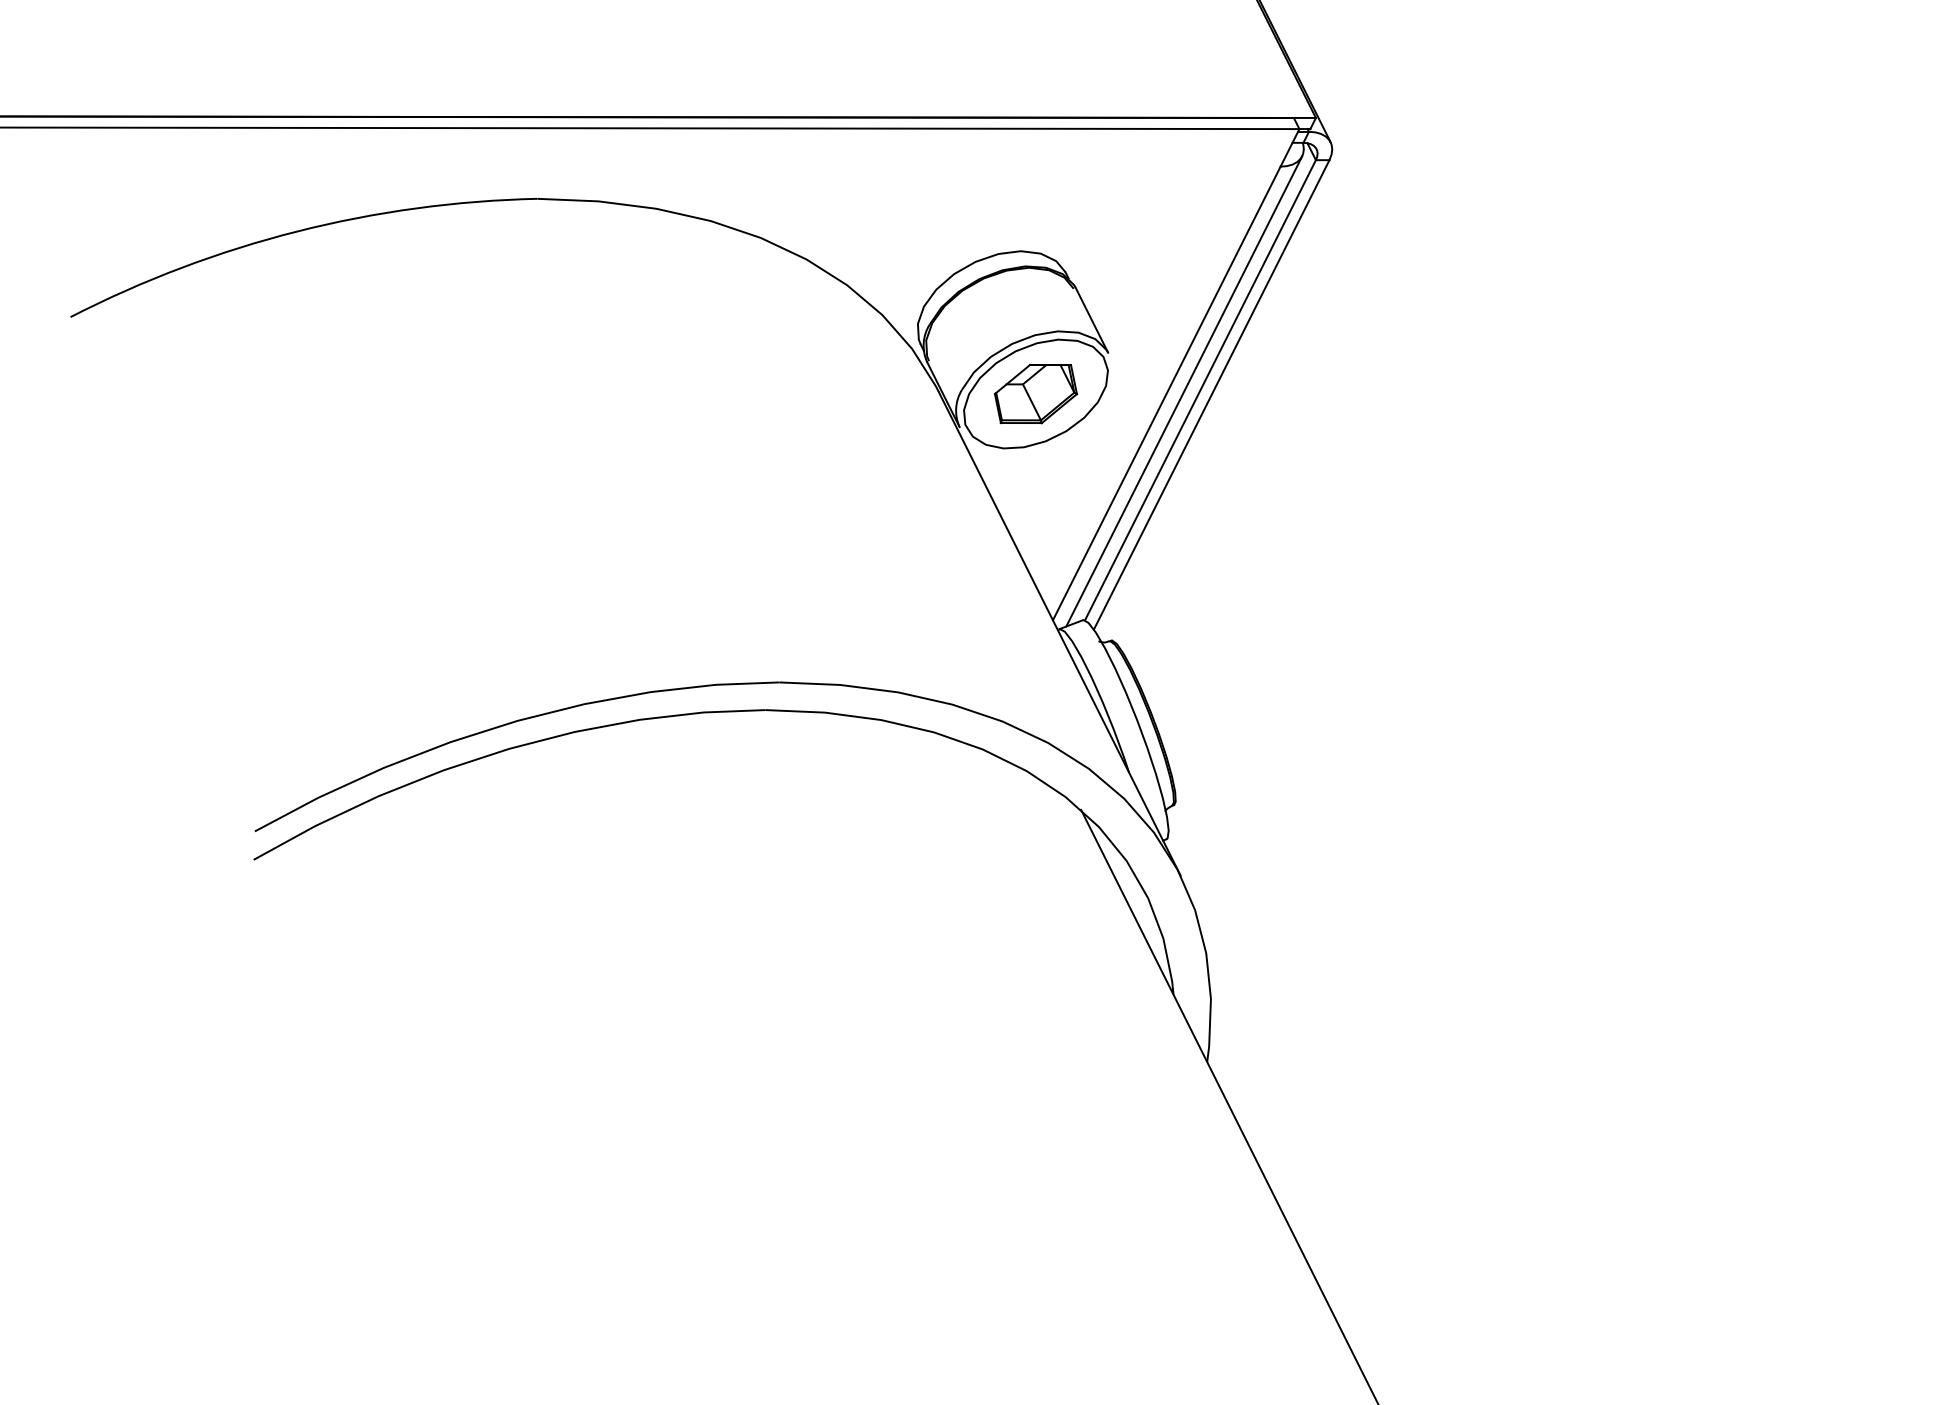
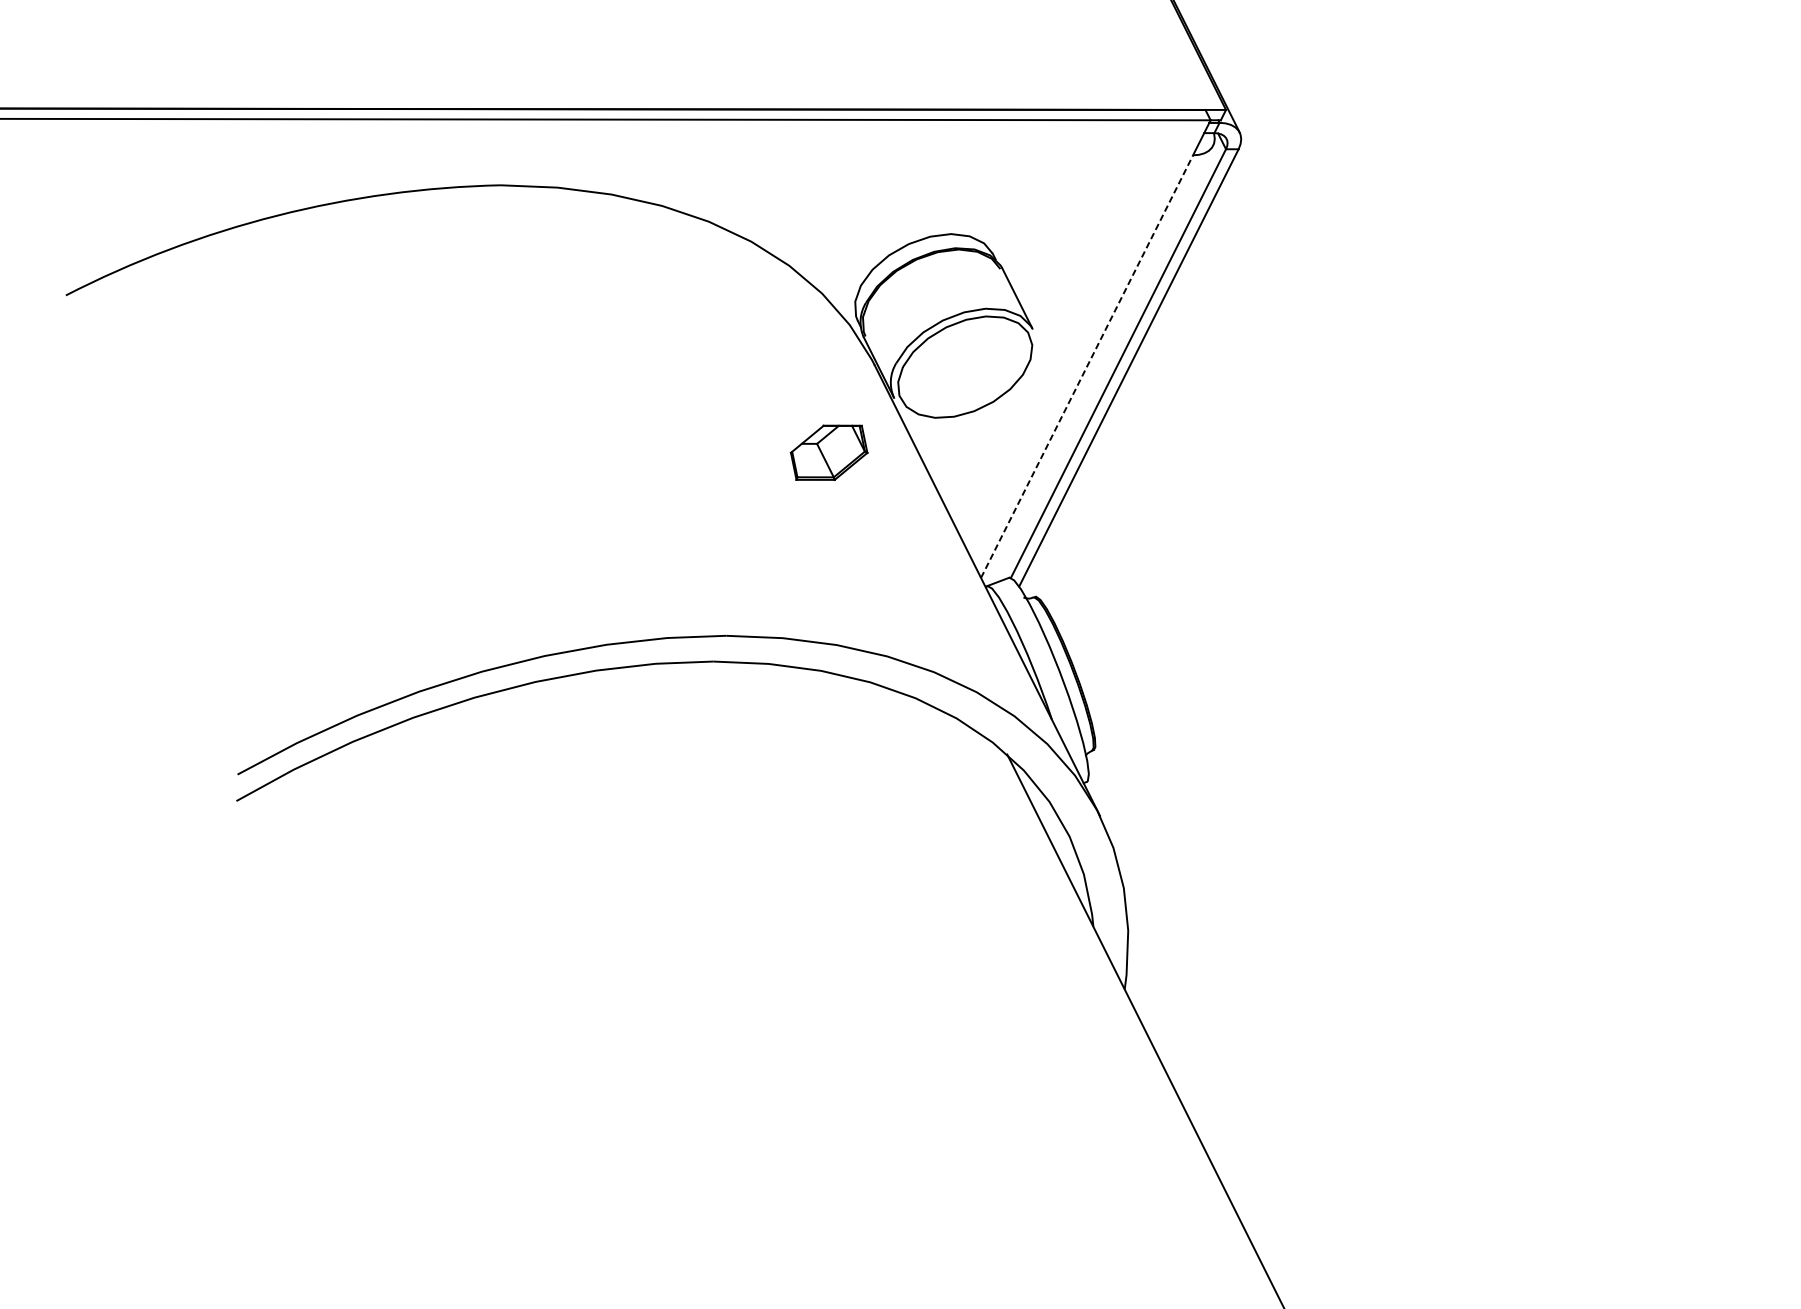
line: (1184, 391) -> (1103, 364), removed
line: (1166, 393) -> (1086, 366), solid -> dashed
part: (1035, 394) -> (828, 453), moved

